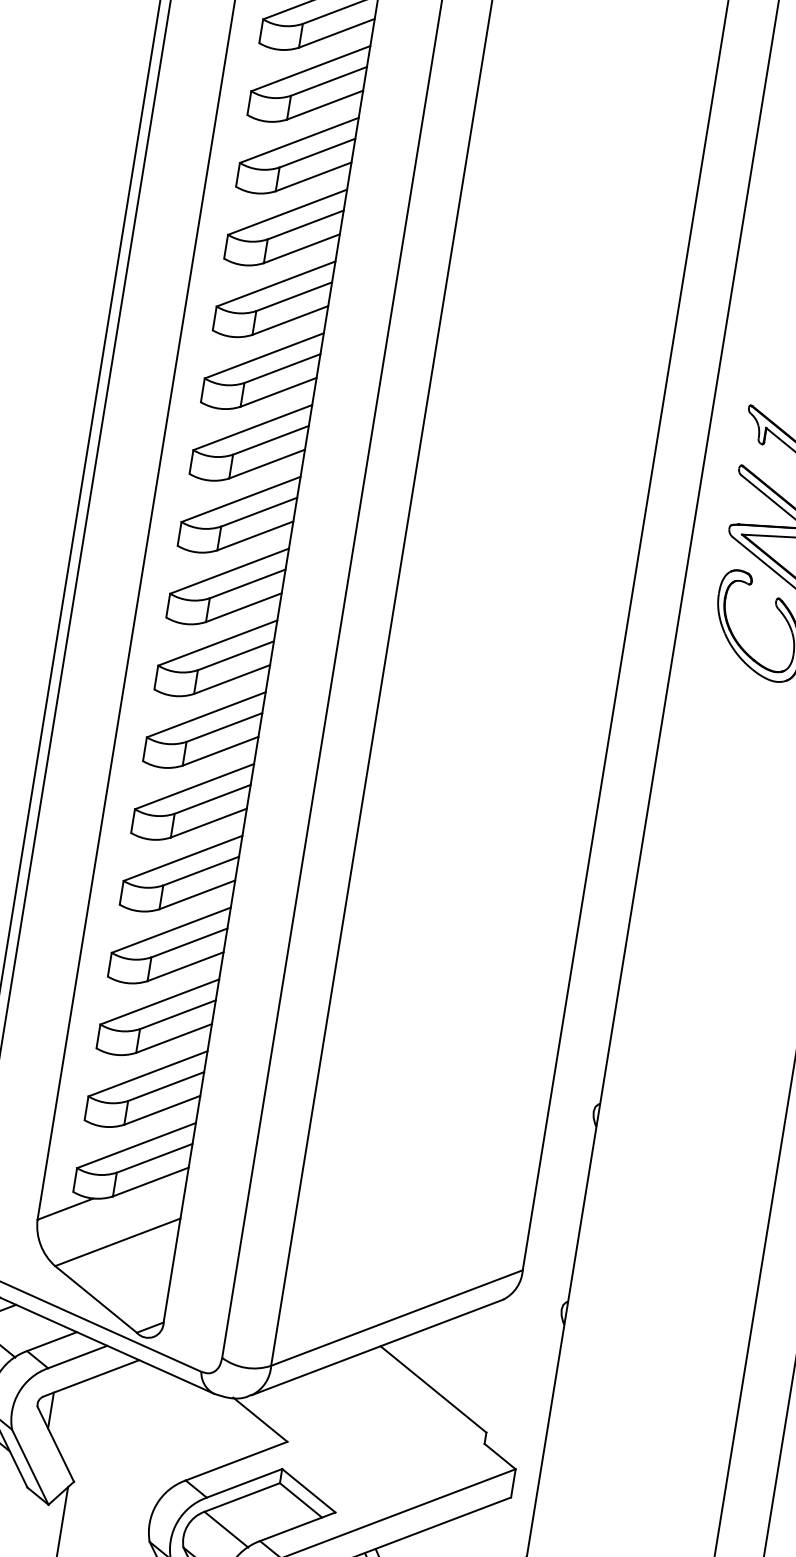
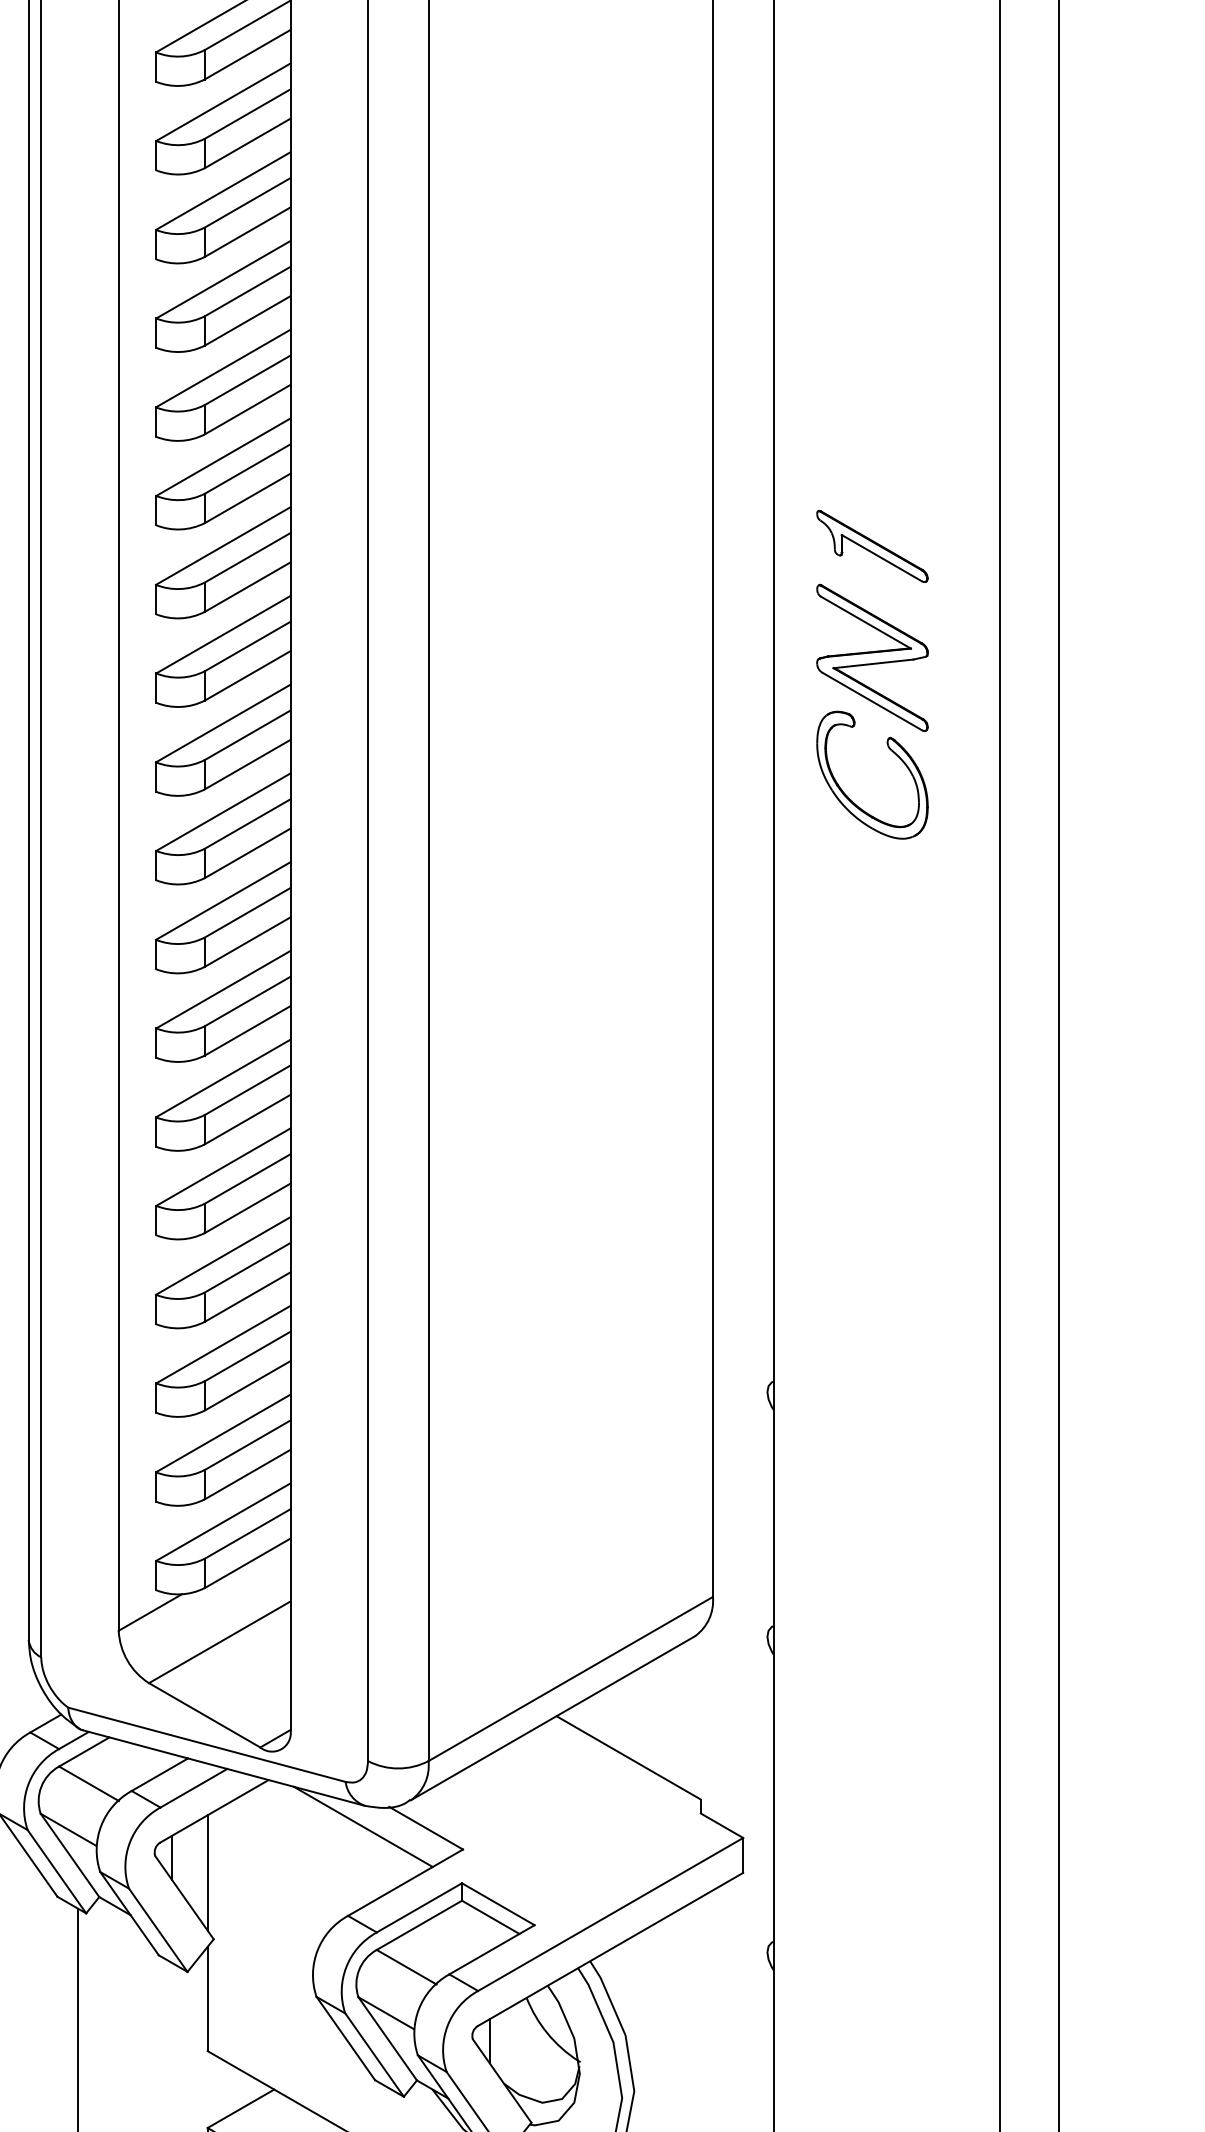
line: (209, 1410) -> (362, 1826), added
line: (77, 1426) -> (207, 1872), added

